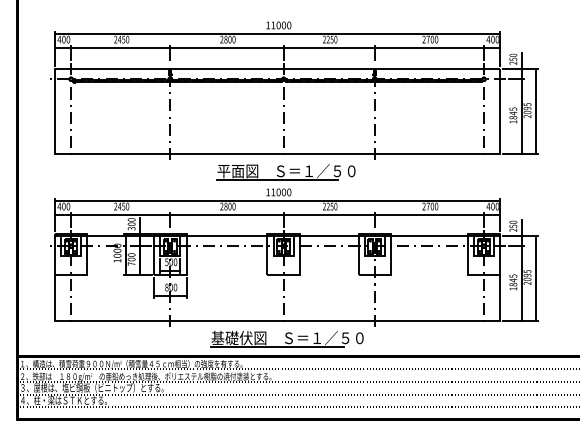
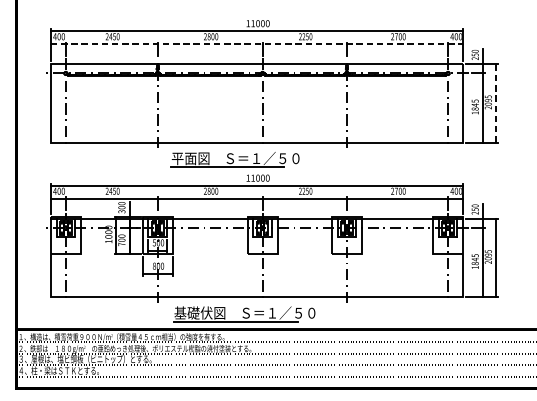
line: (277, 47) -> (256, 44), solid -> dashed
line: (535, 111) -> (495, 103), solid -> dashed
part: (285, 172) -> (234, 159), moved
part: (286, 338) -> (243, 313), moved

